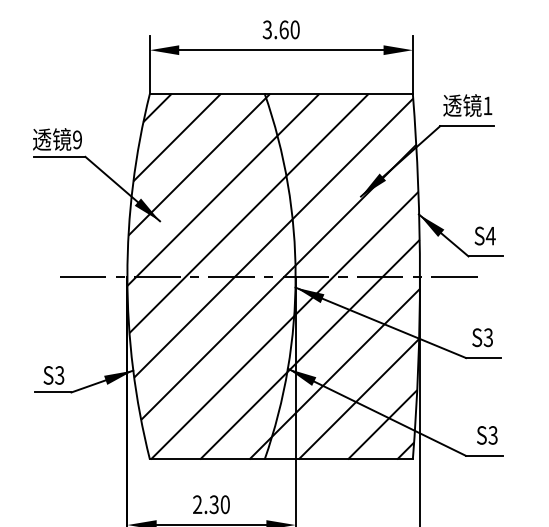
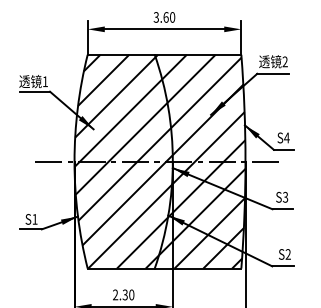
text: (486, 105) -> (284, 61), 1 -> 2
text: (76, 139) -> (44, 81), 9 -> 1
text: (58, 375) -> (34, 219), S3 -> S1
text: (491, 435) -> (287, 254), S3 -> S2

